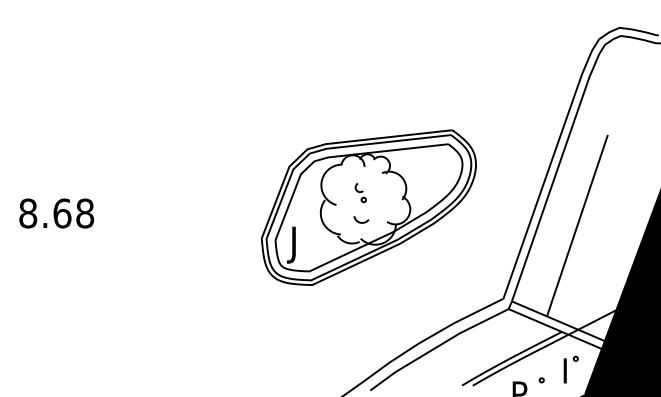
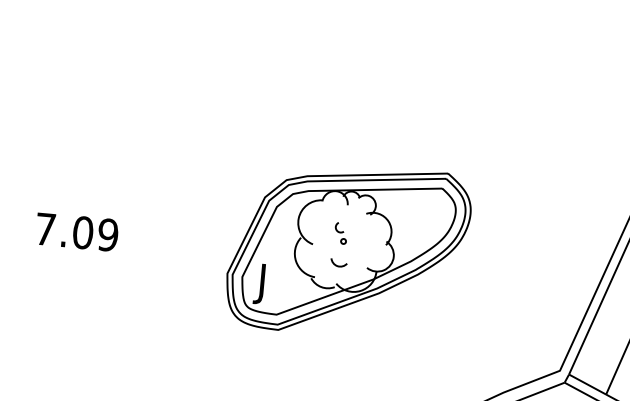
part: (368, 207) -> (348, 250), moved
text: (56, 213) -> (76, 232), 8.68 -> 7.09

